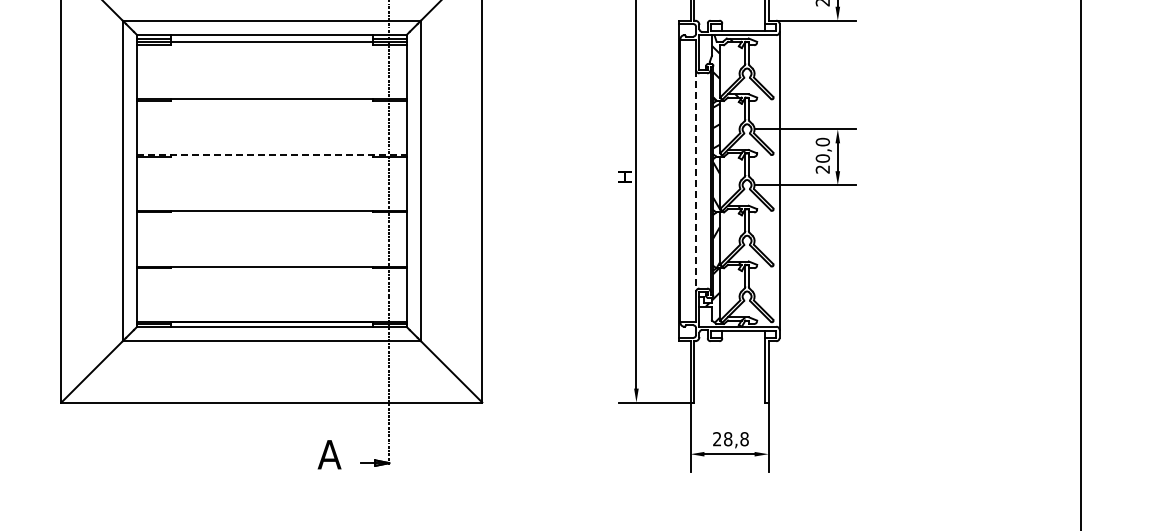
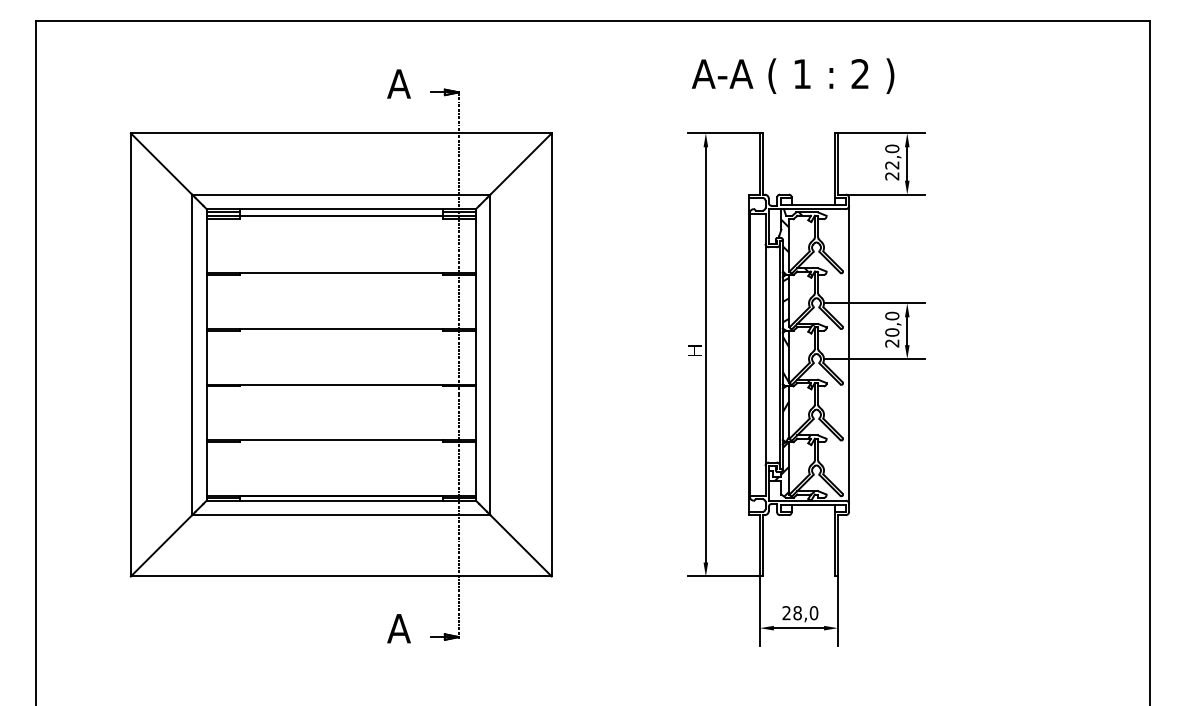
line: (272, 155) -> (341, 329), dashed -> solid
line: (696, 180) -> (765, 354), dashed -> solid
text: (744, 438) -> (813, 612), 28,8 -> 28,0

